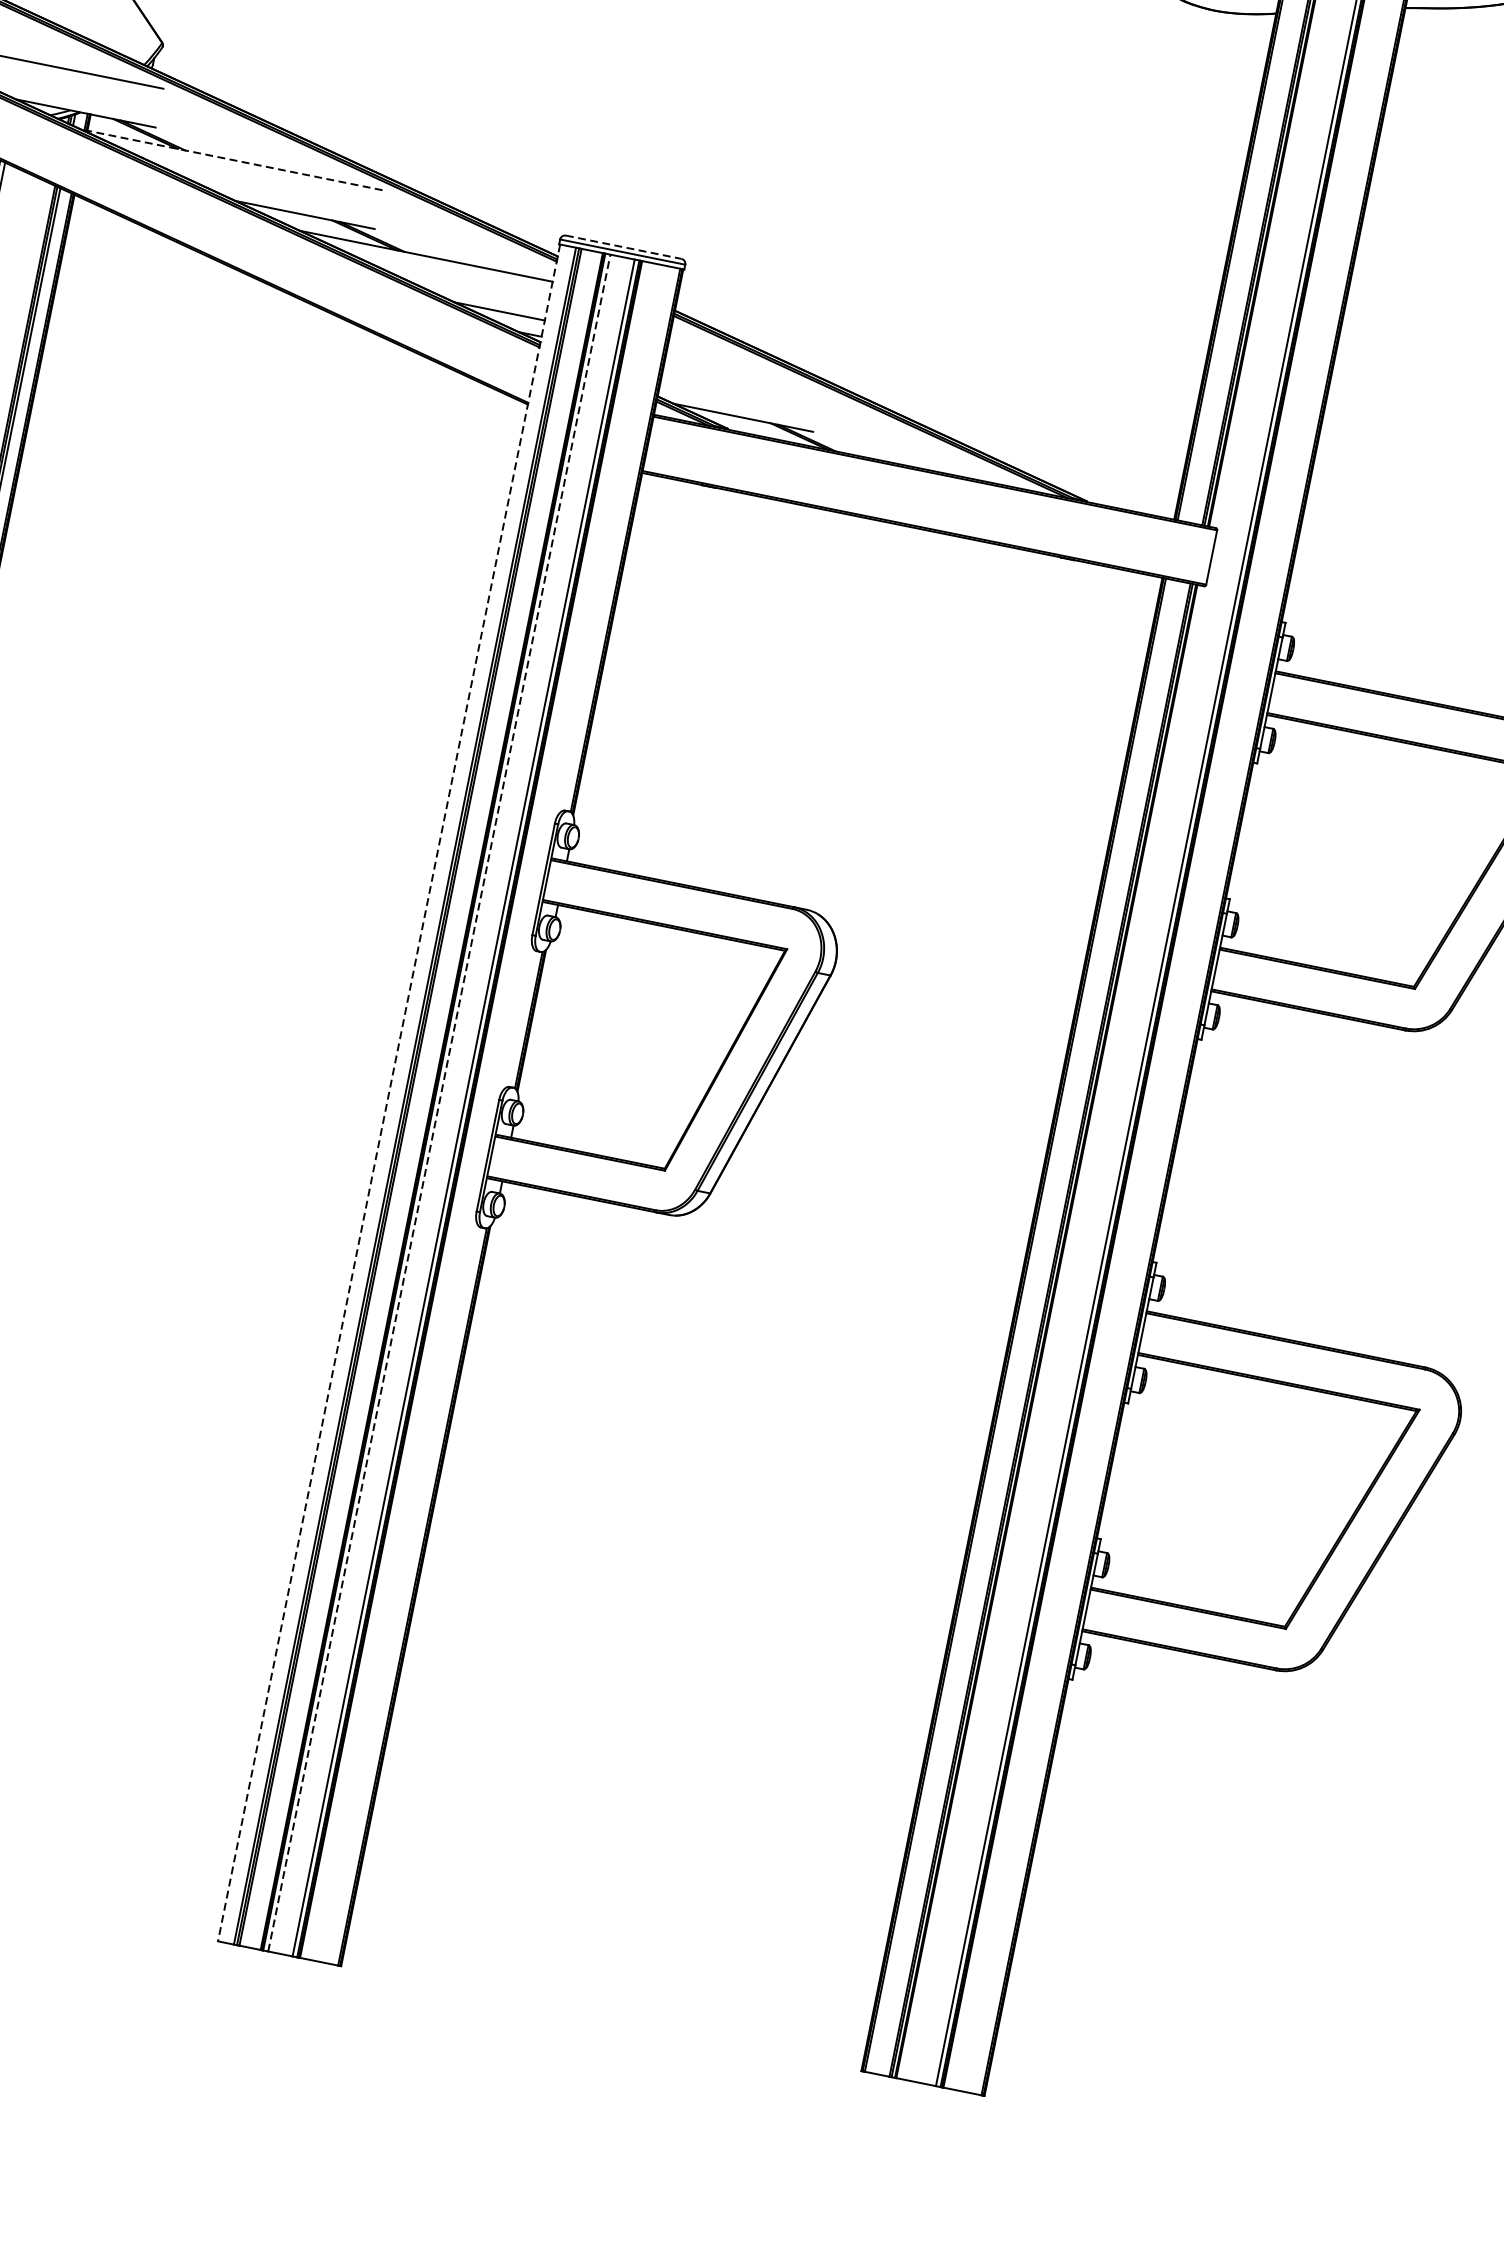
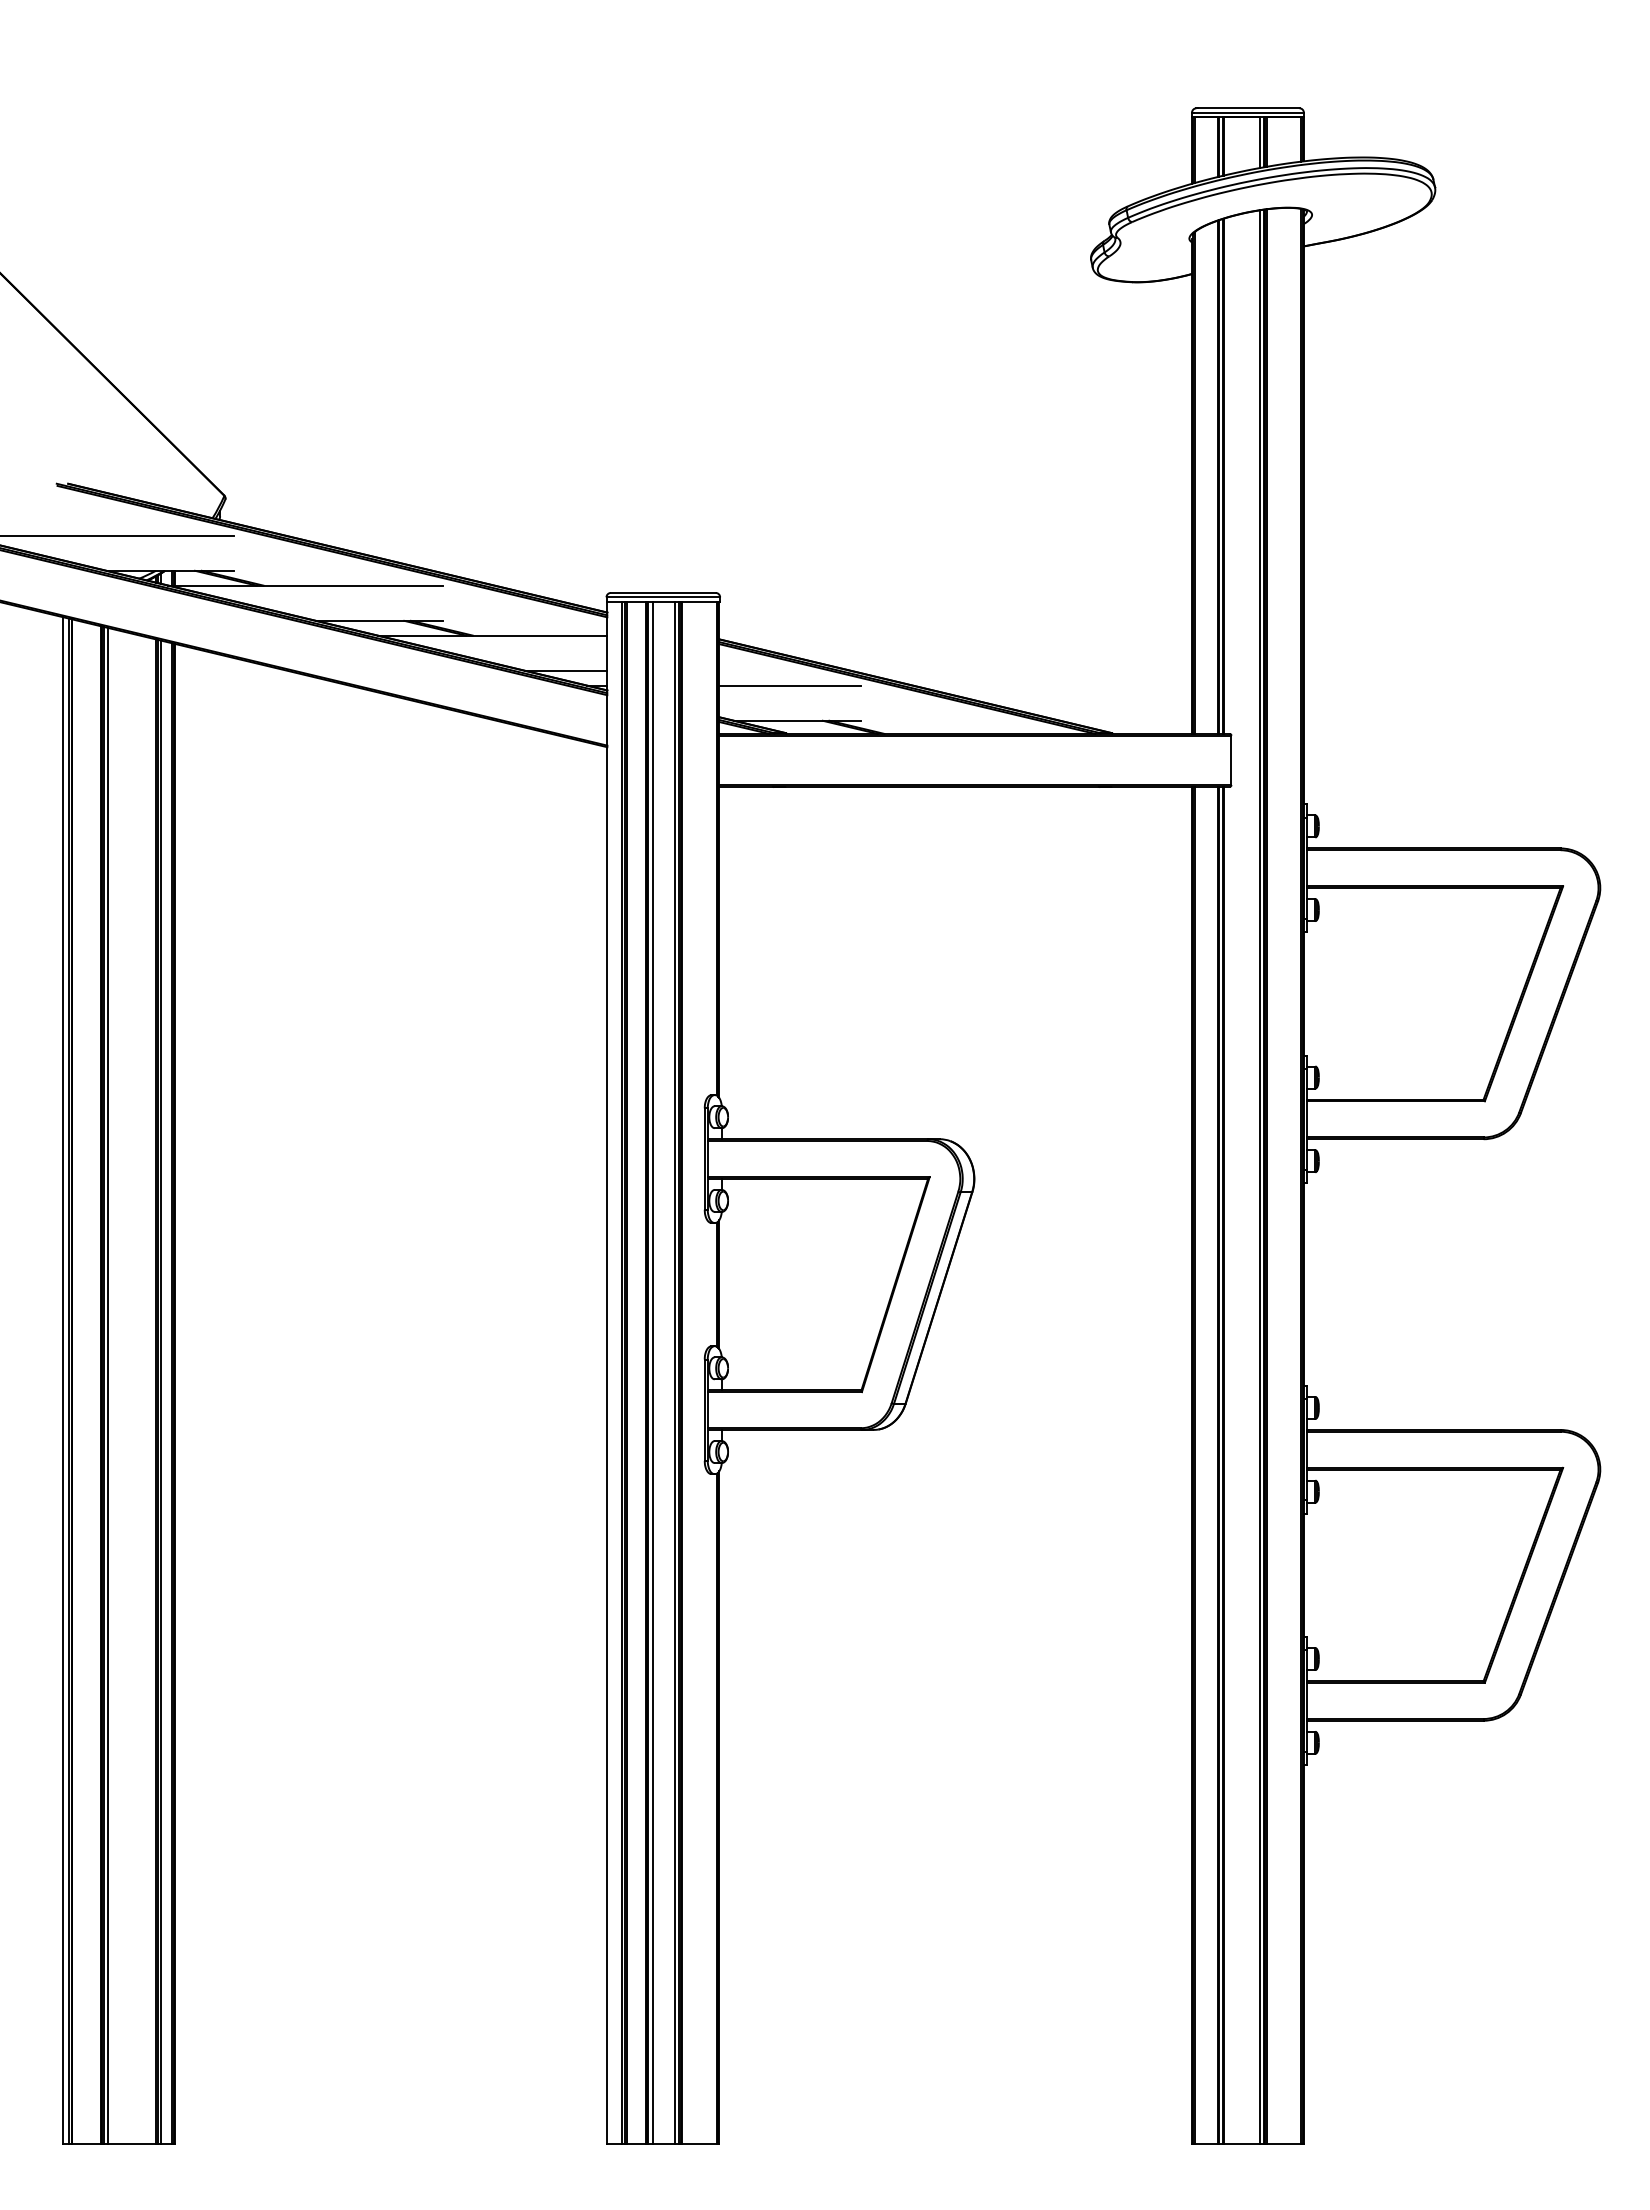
line: (231, 159) -> (305, 585), dashed -> solid
line: (623, 246) -> (663, 592), dashed -> solid
line: (743, 377) -> (790, 685), added
line: (389, 1092) -> (607, 1372), dashed -> solid
line: (439, 1102) -> (653, 1372), dashed -> solid

